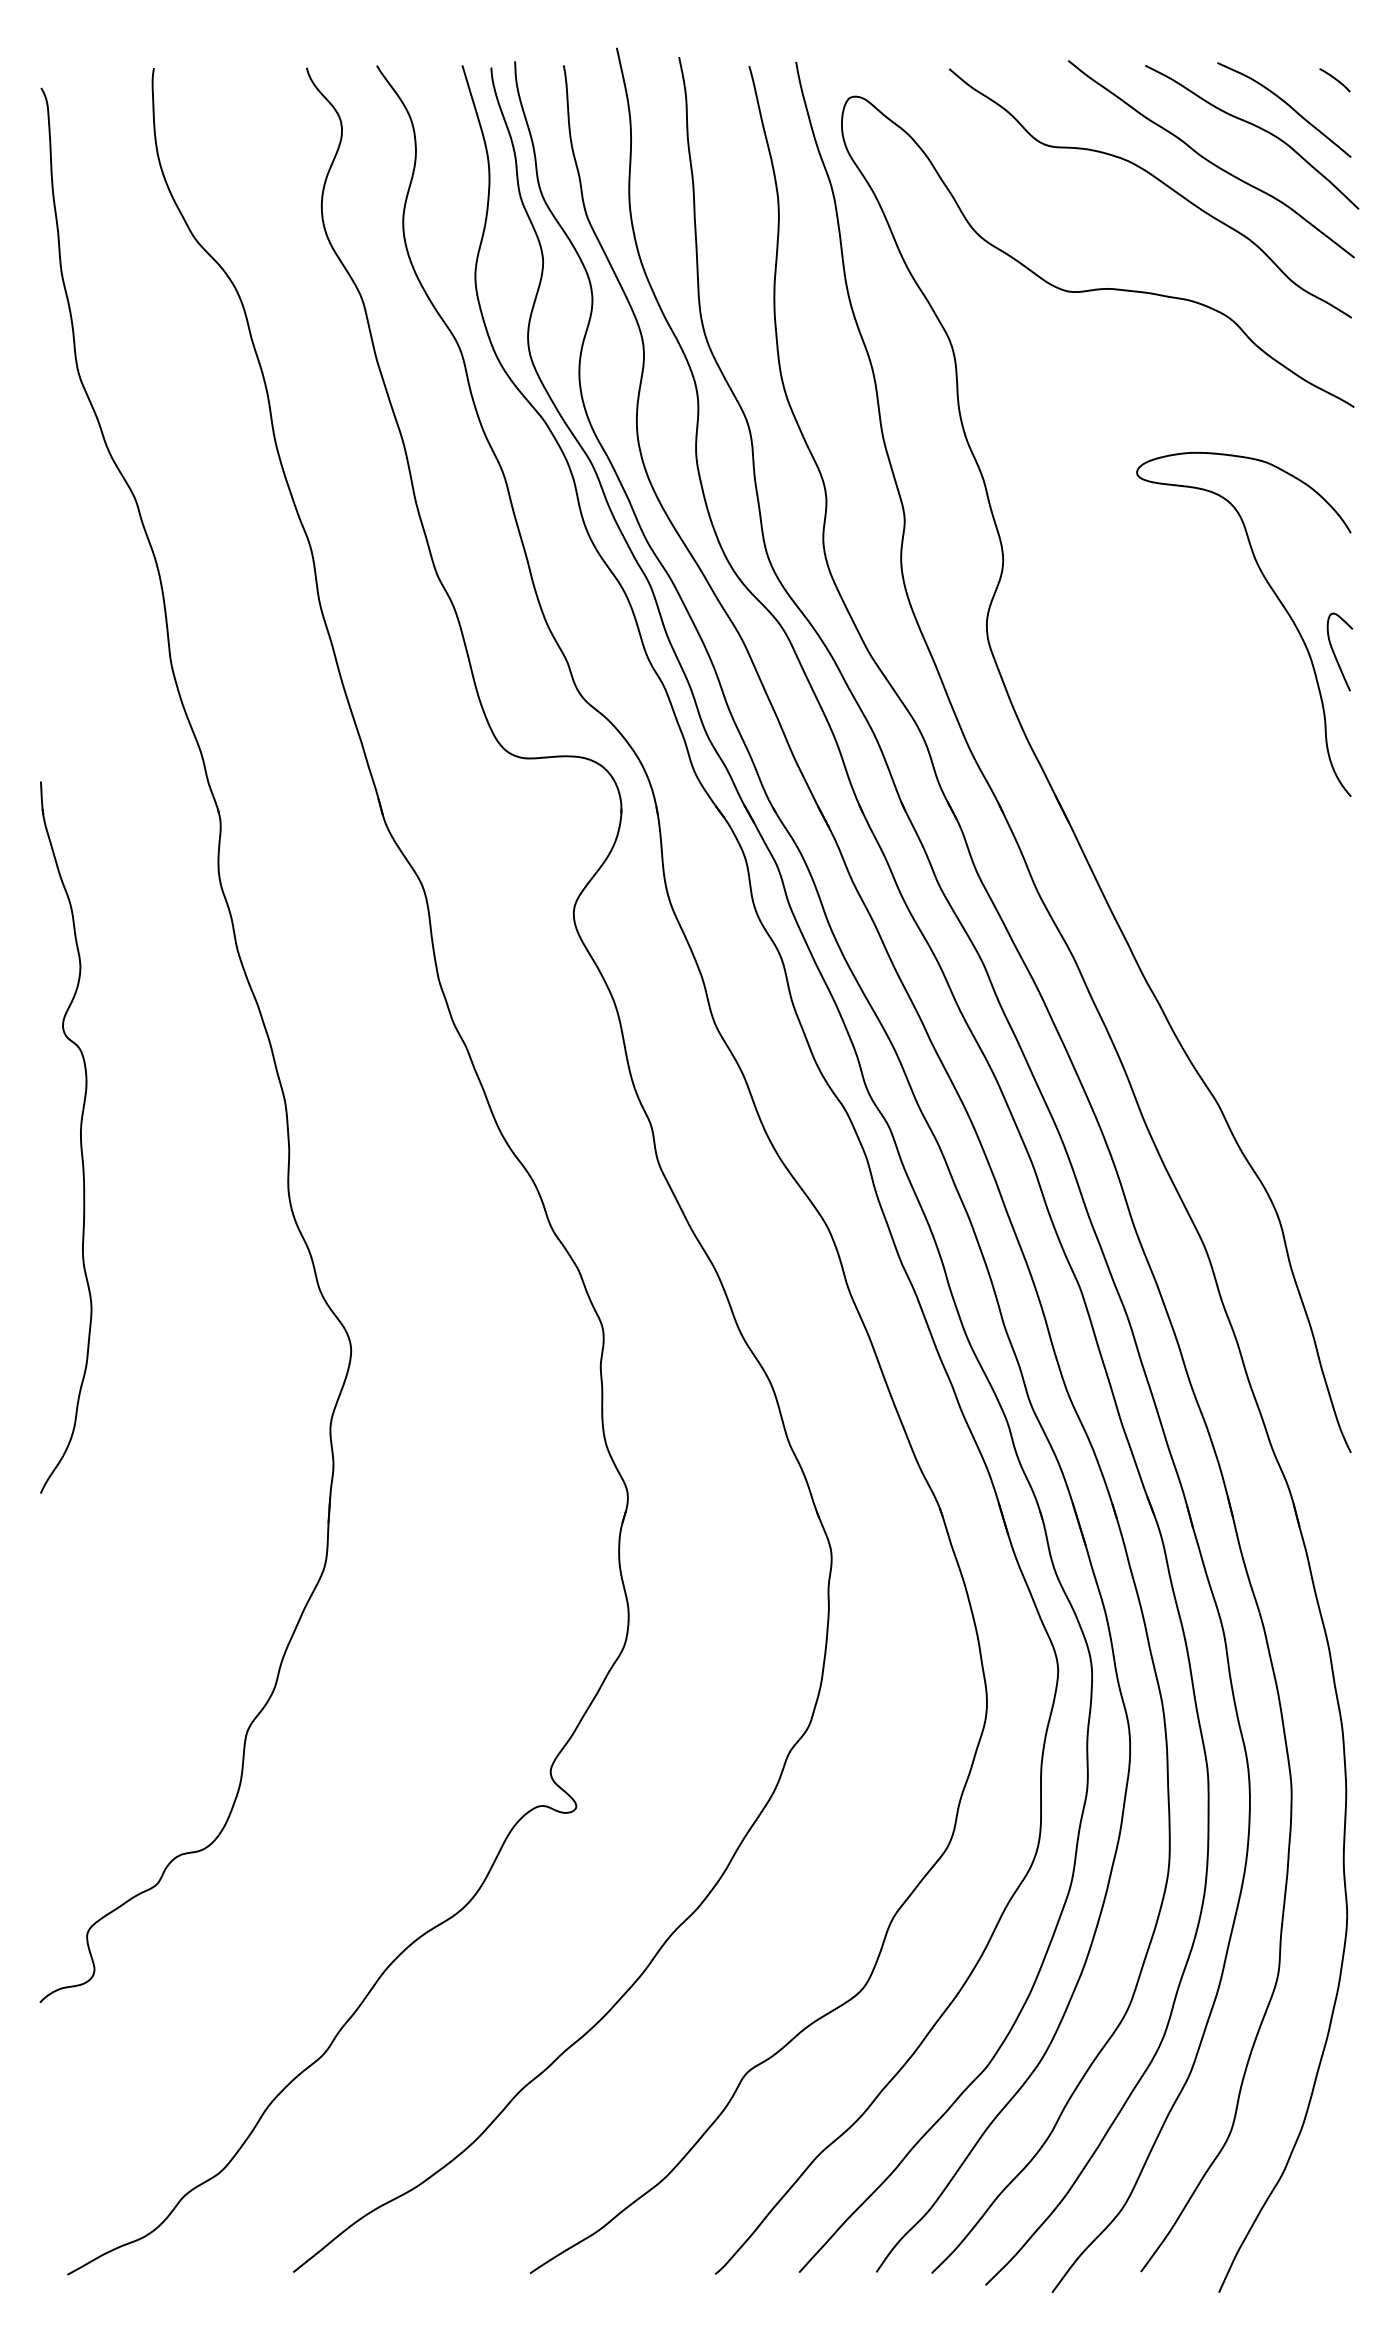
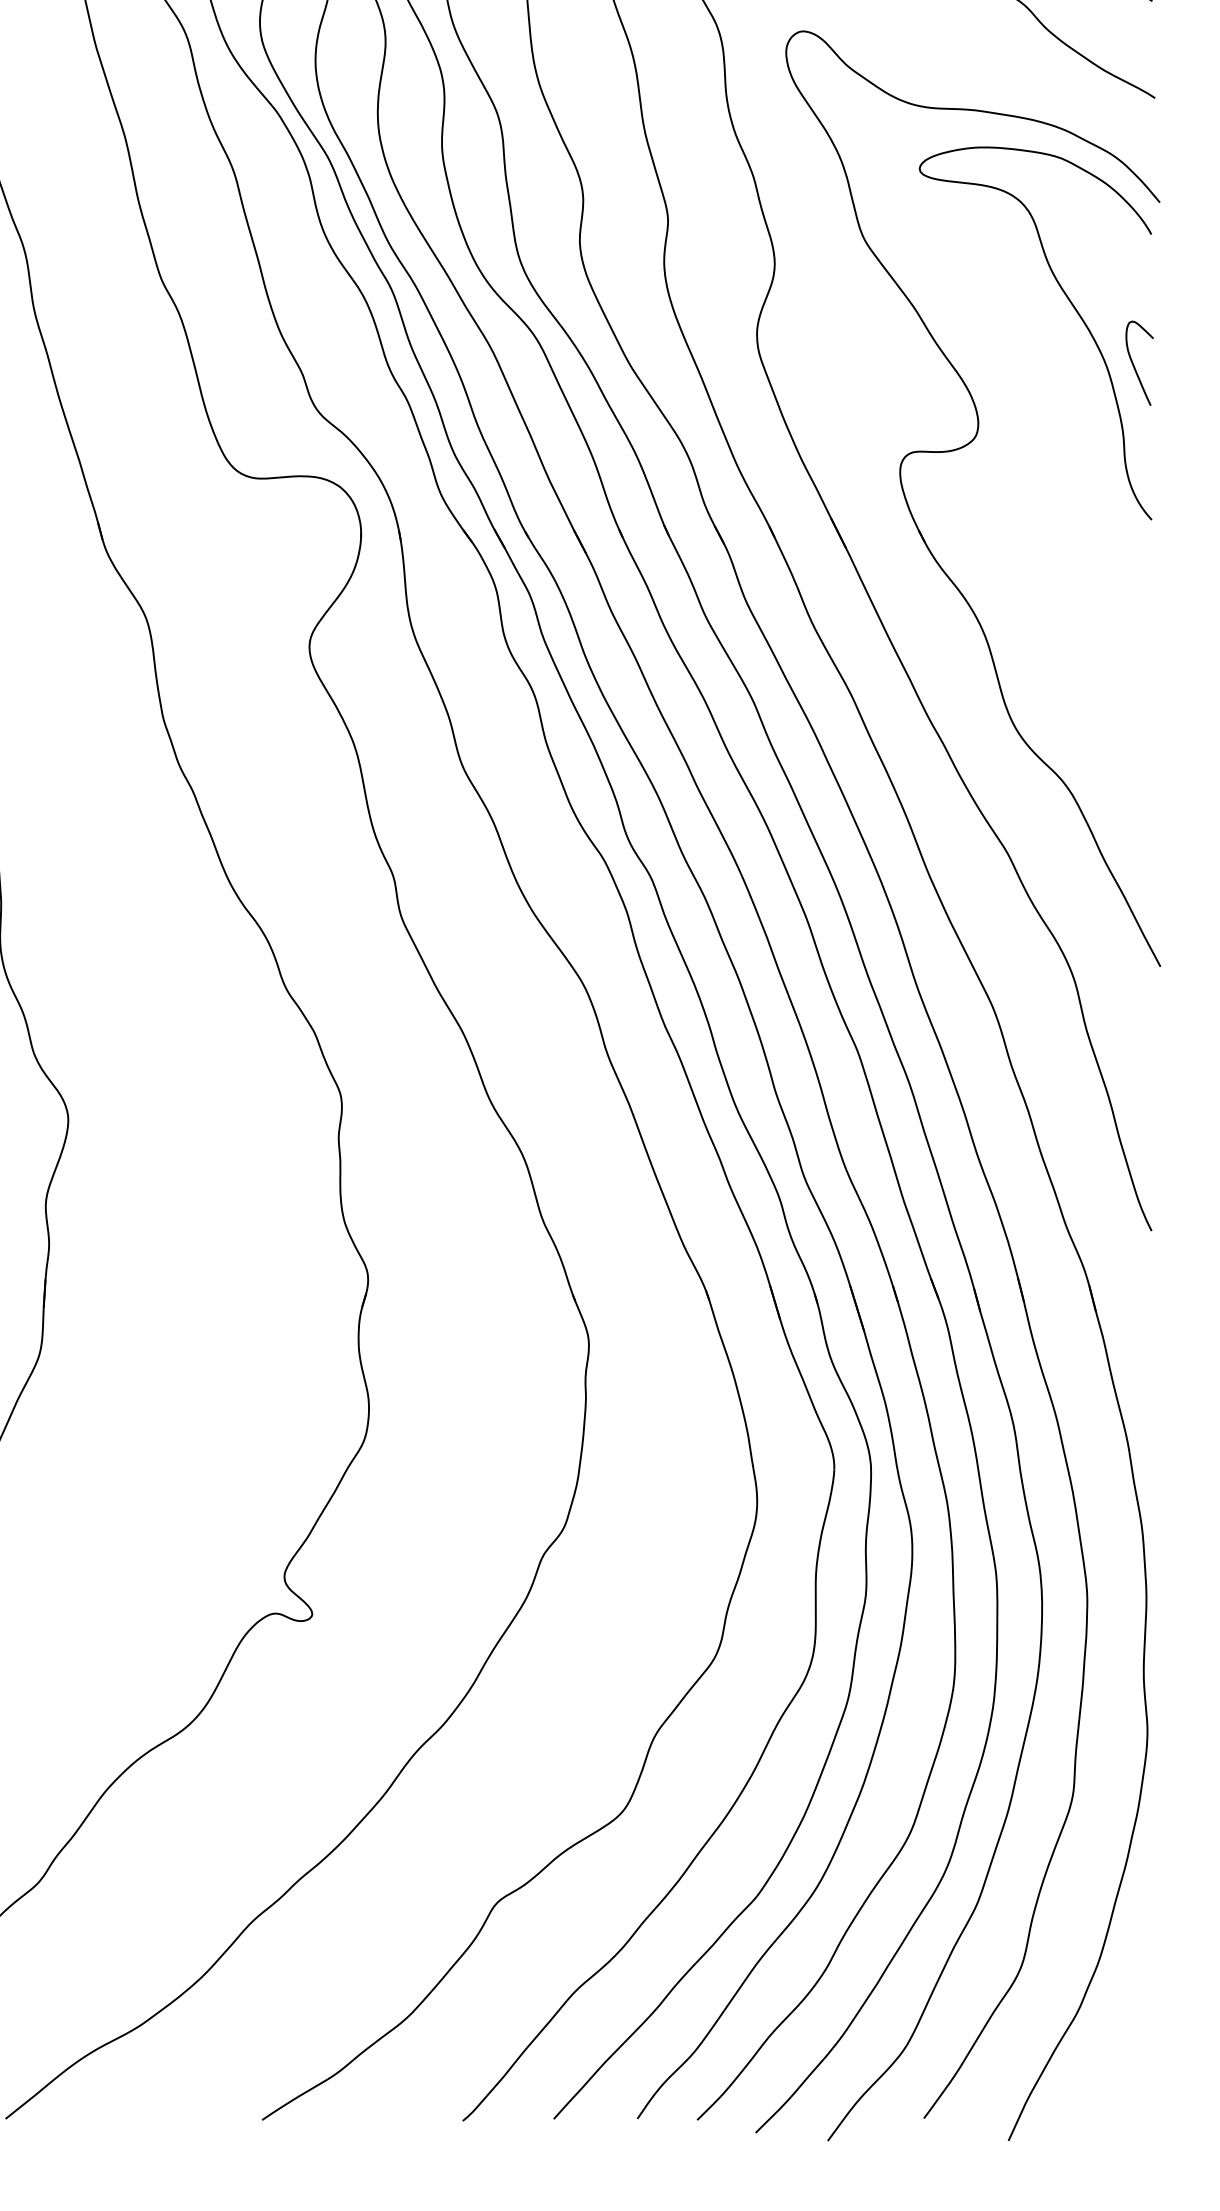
part: (1172, 732) -> (958, 450), added

